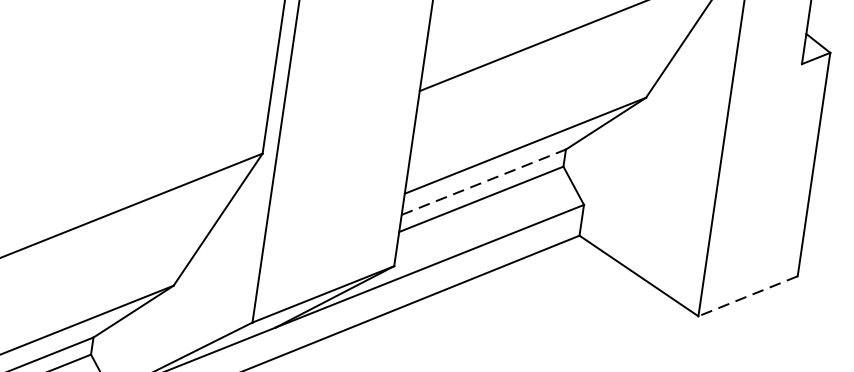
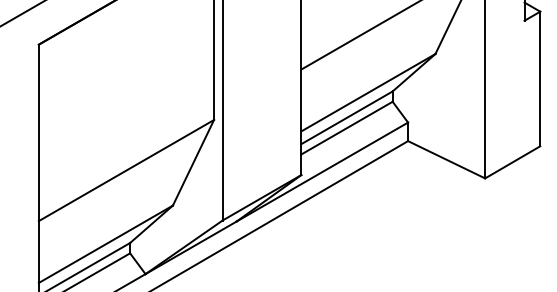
line: (484, 181) -> (347, 117), dashed -> solid
line: (747, 296) -> (512, 162), dashed -> solid

